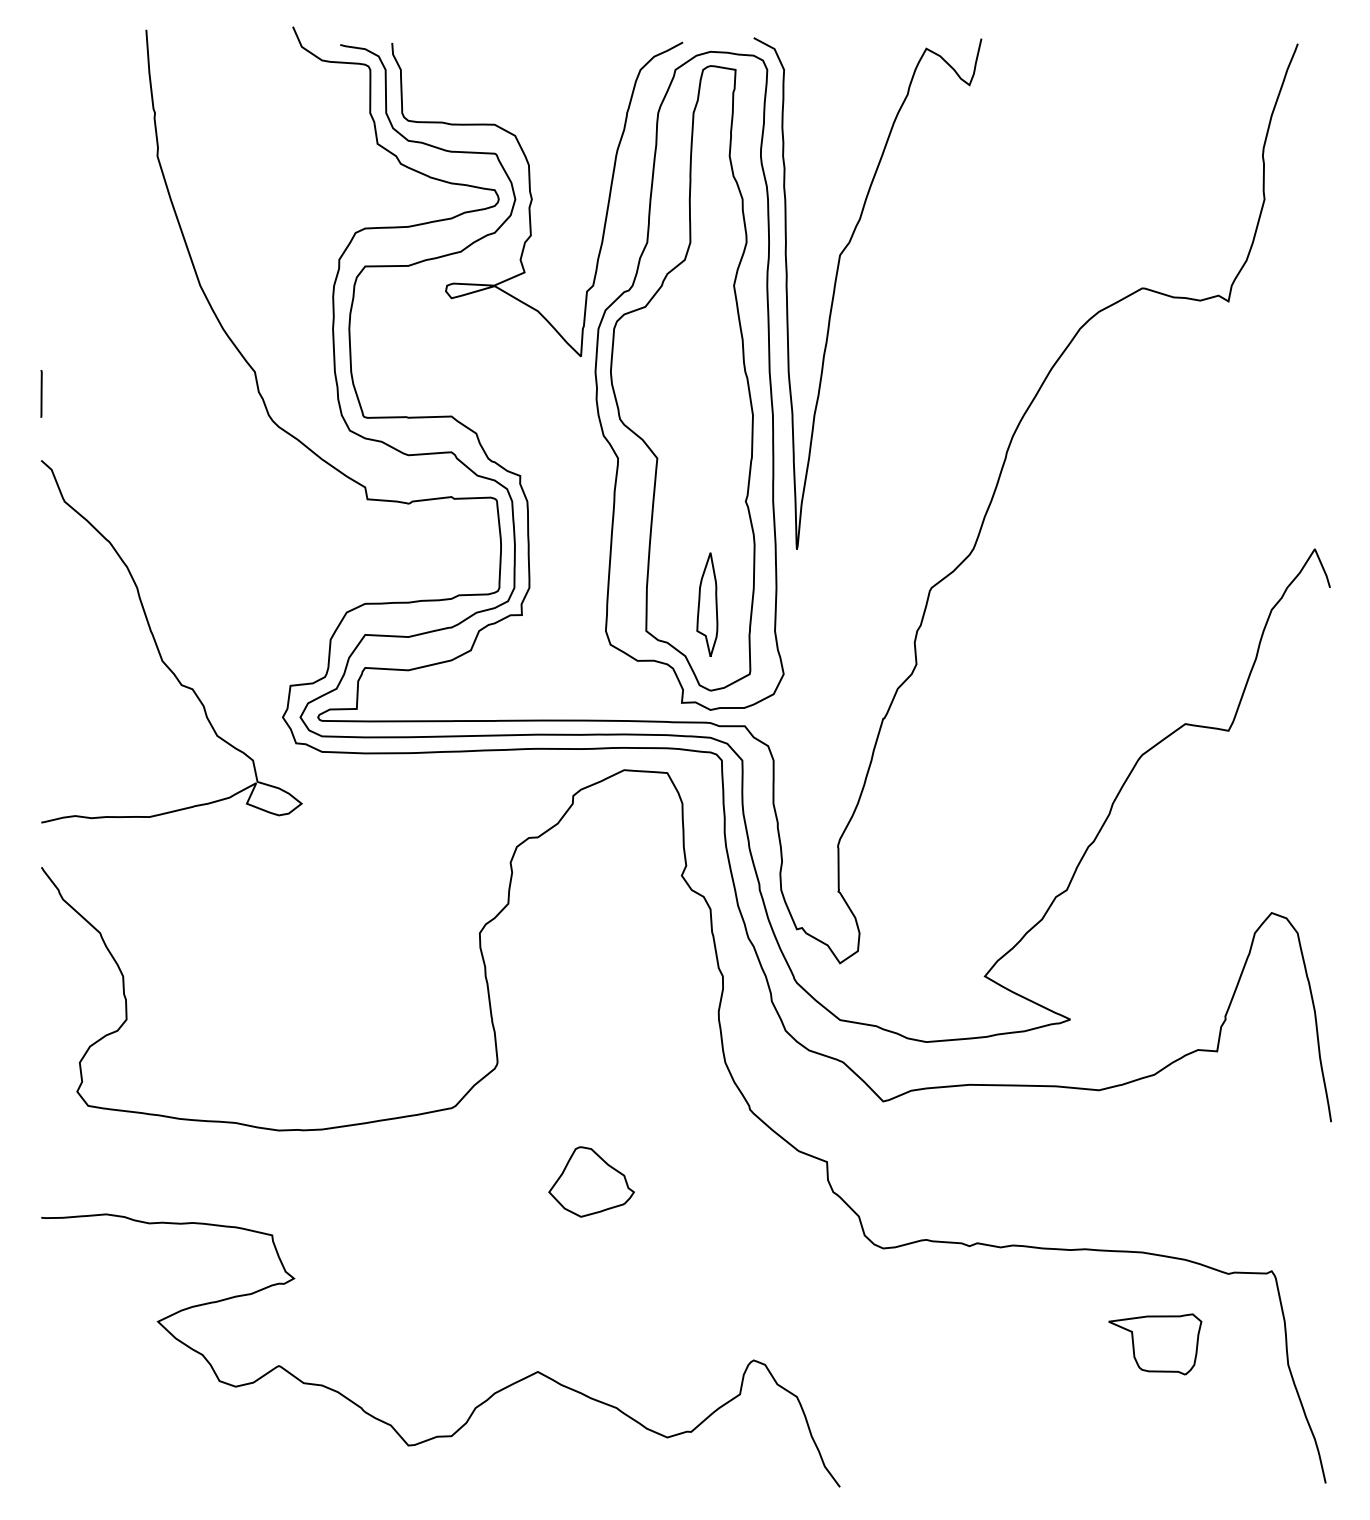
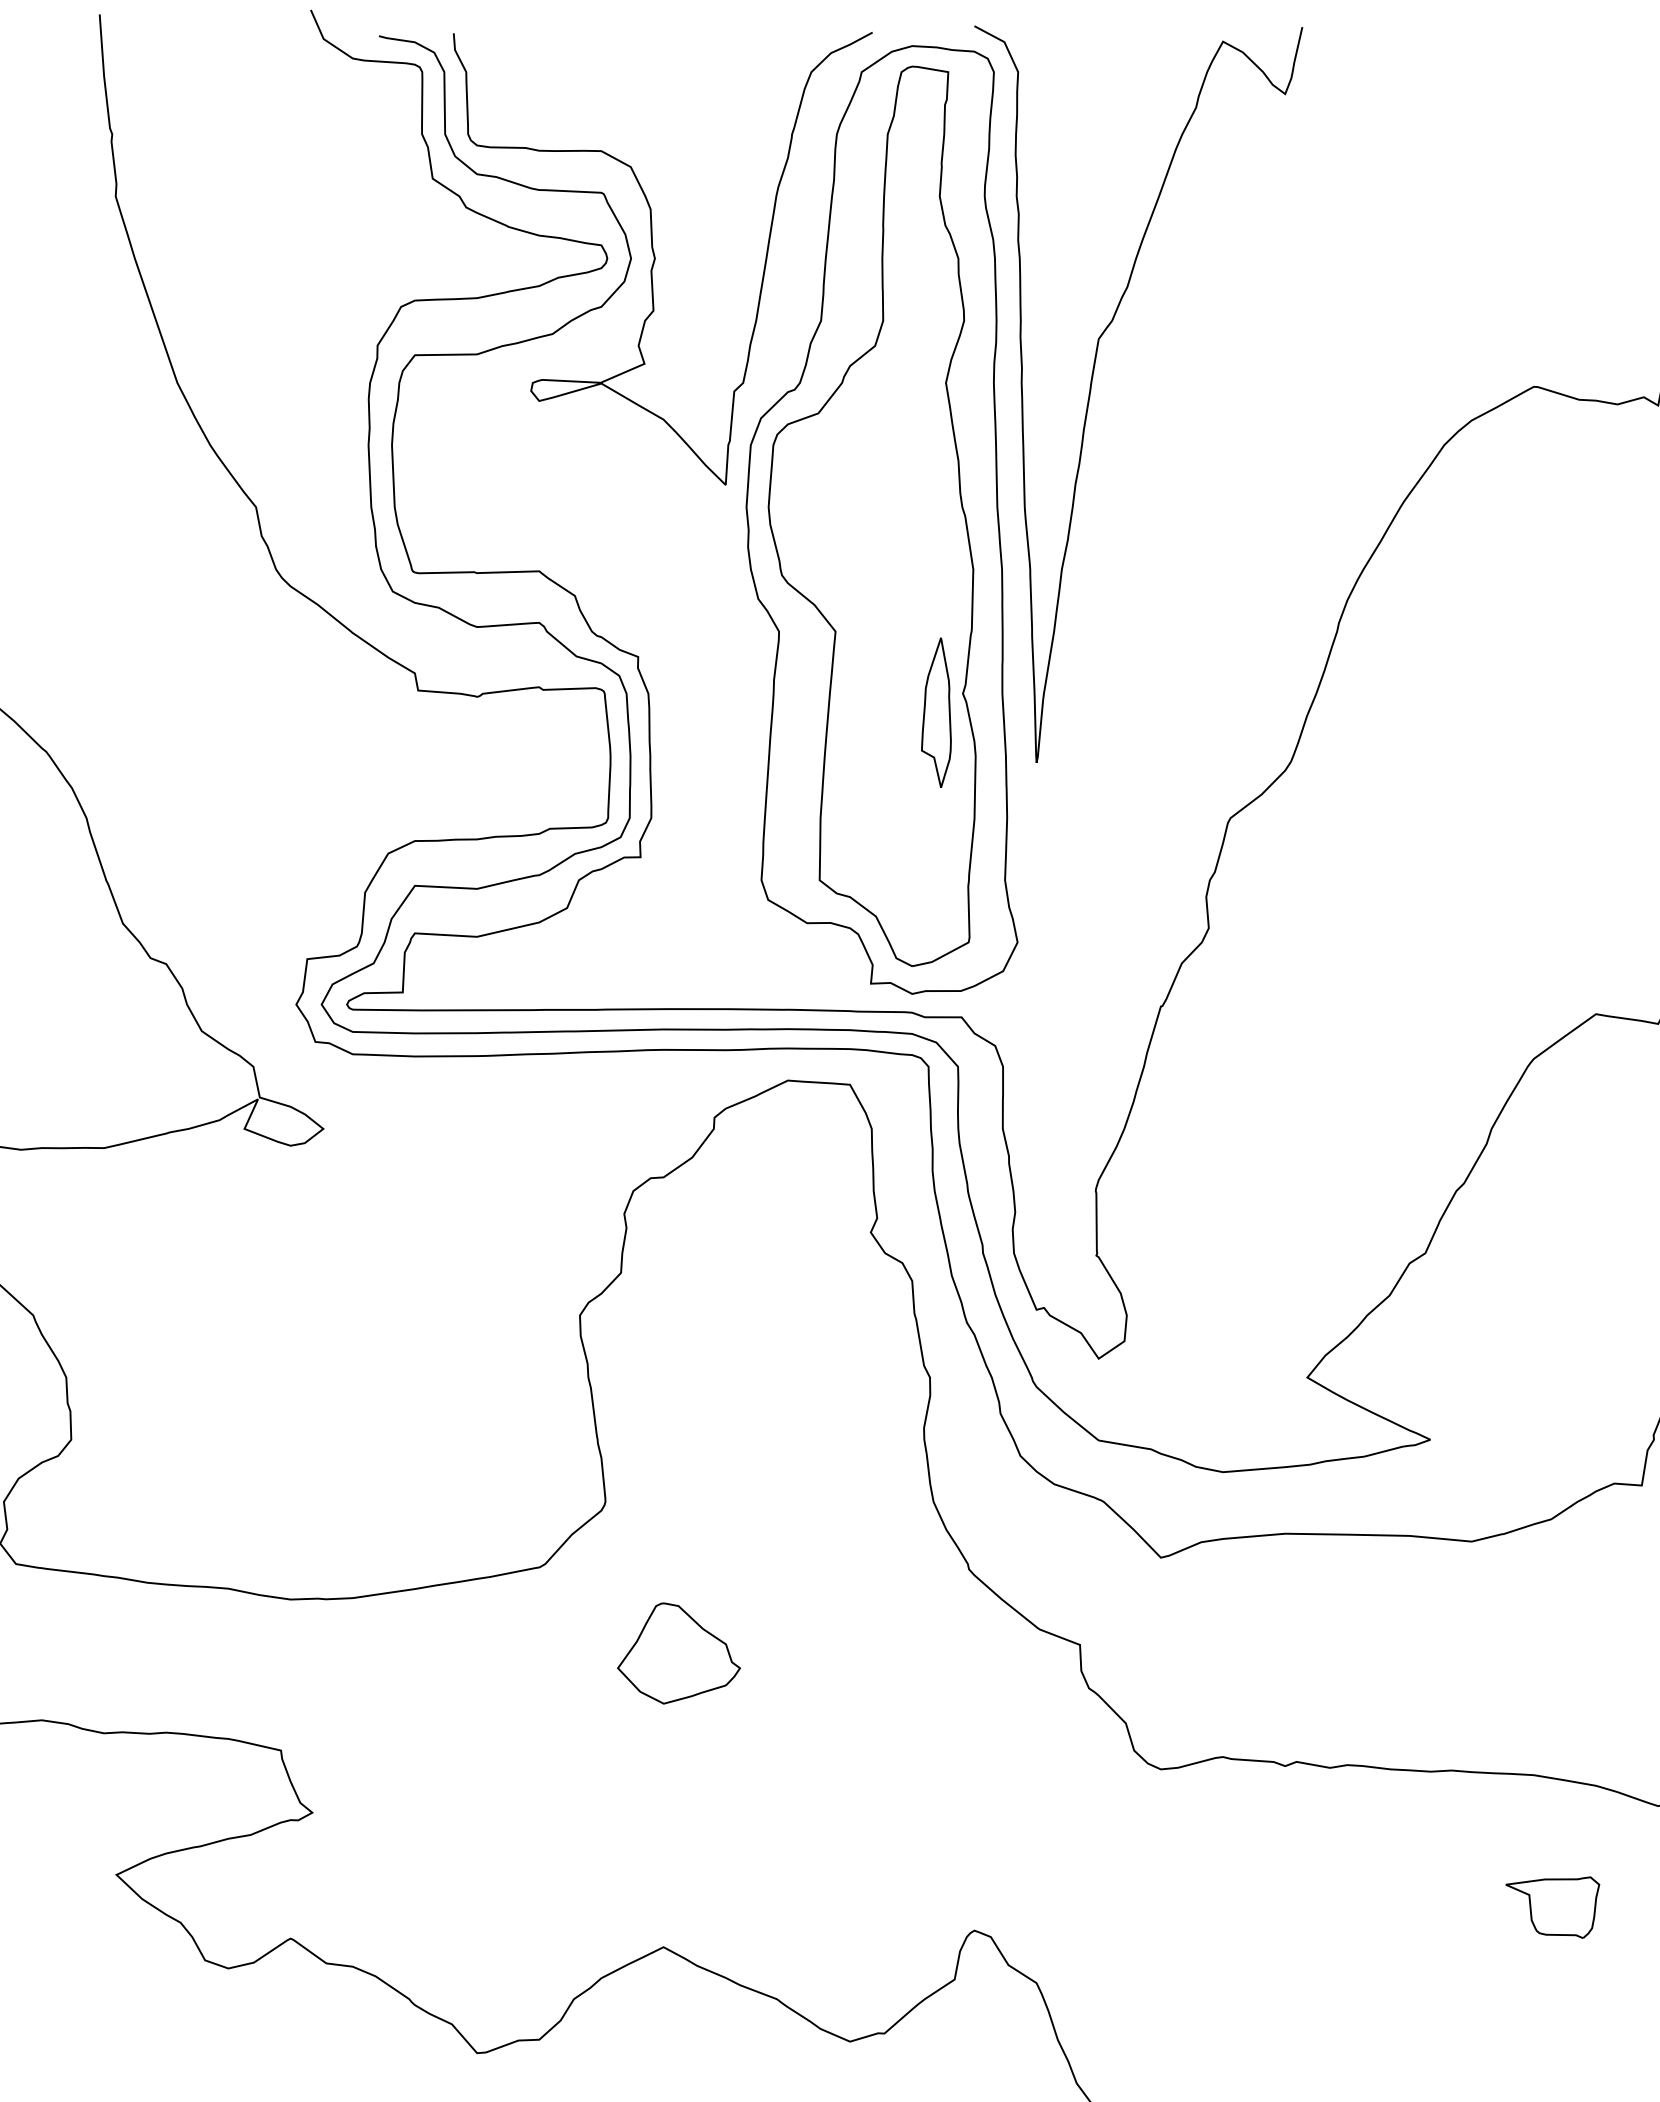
part: (707, 604) -> (936, 712), moved
part: (591, 1181) -> (678, 1652), moved
part: (1155, 1344) -> (1552, 1907), size x0.7

